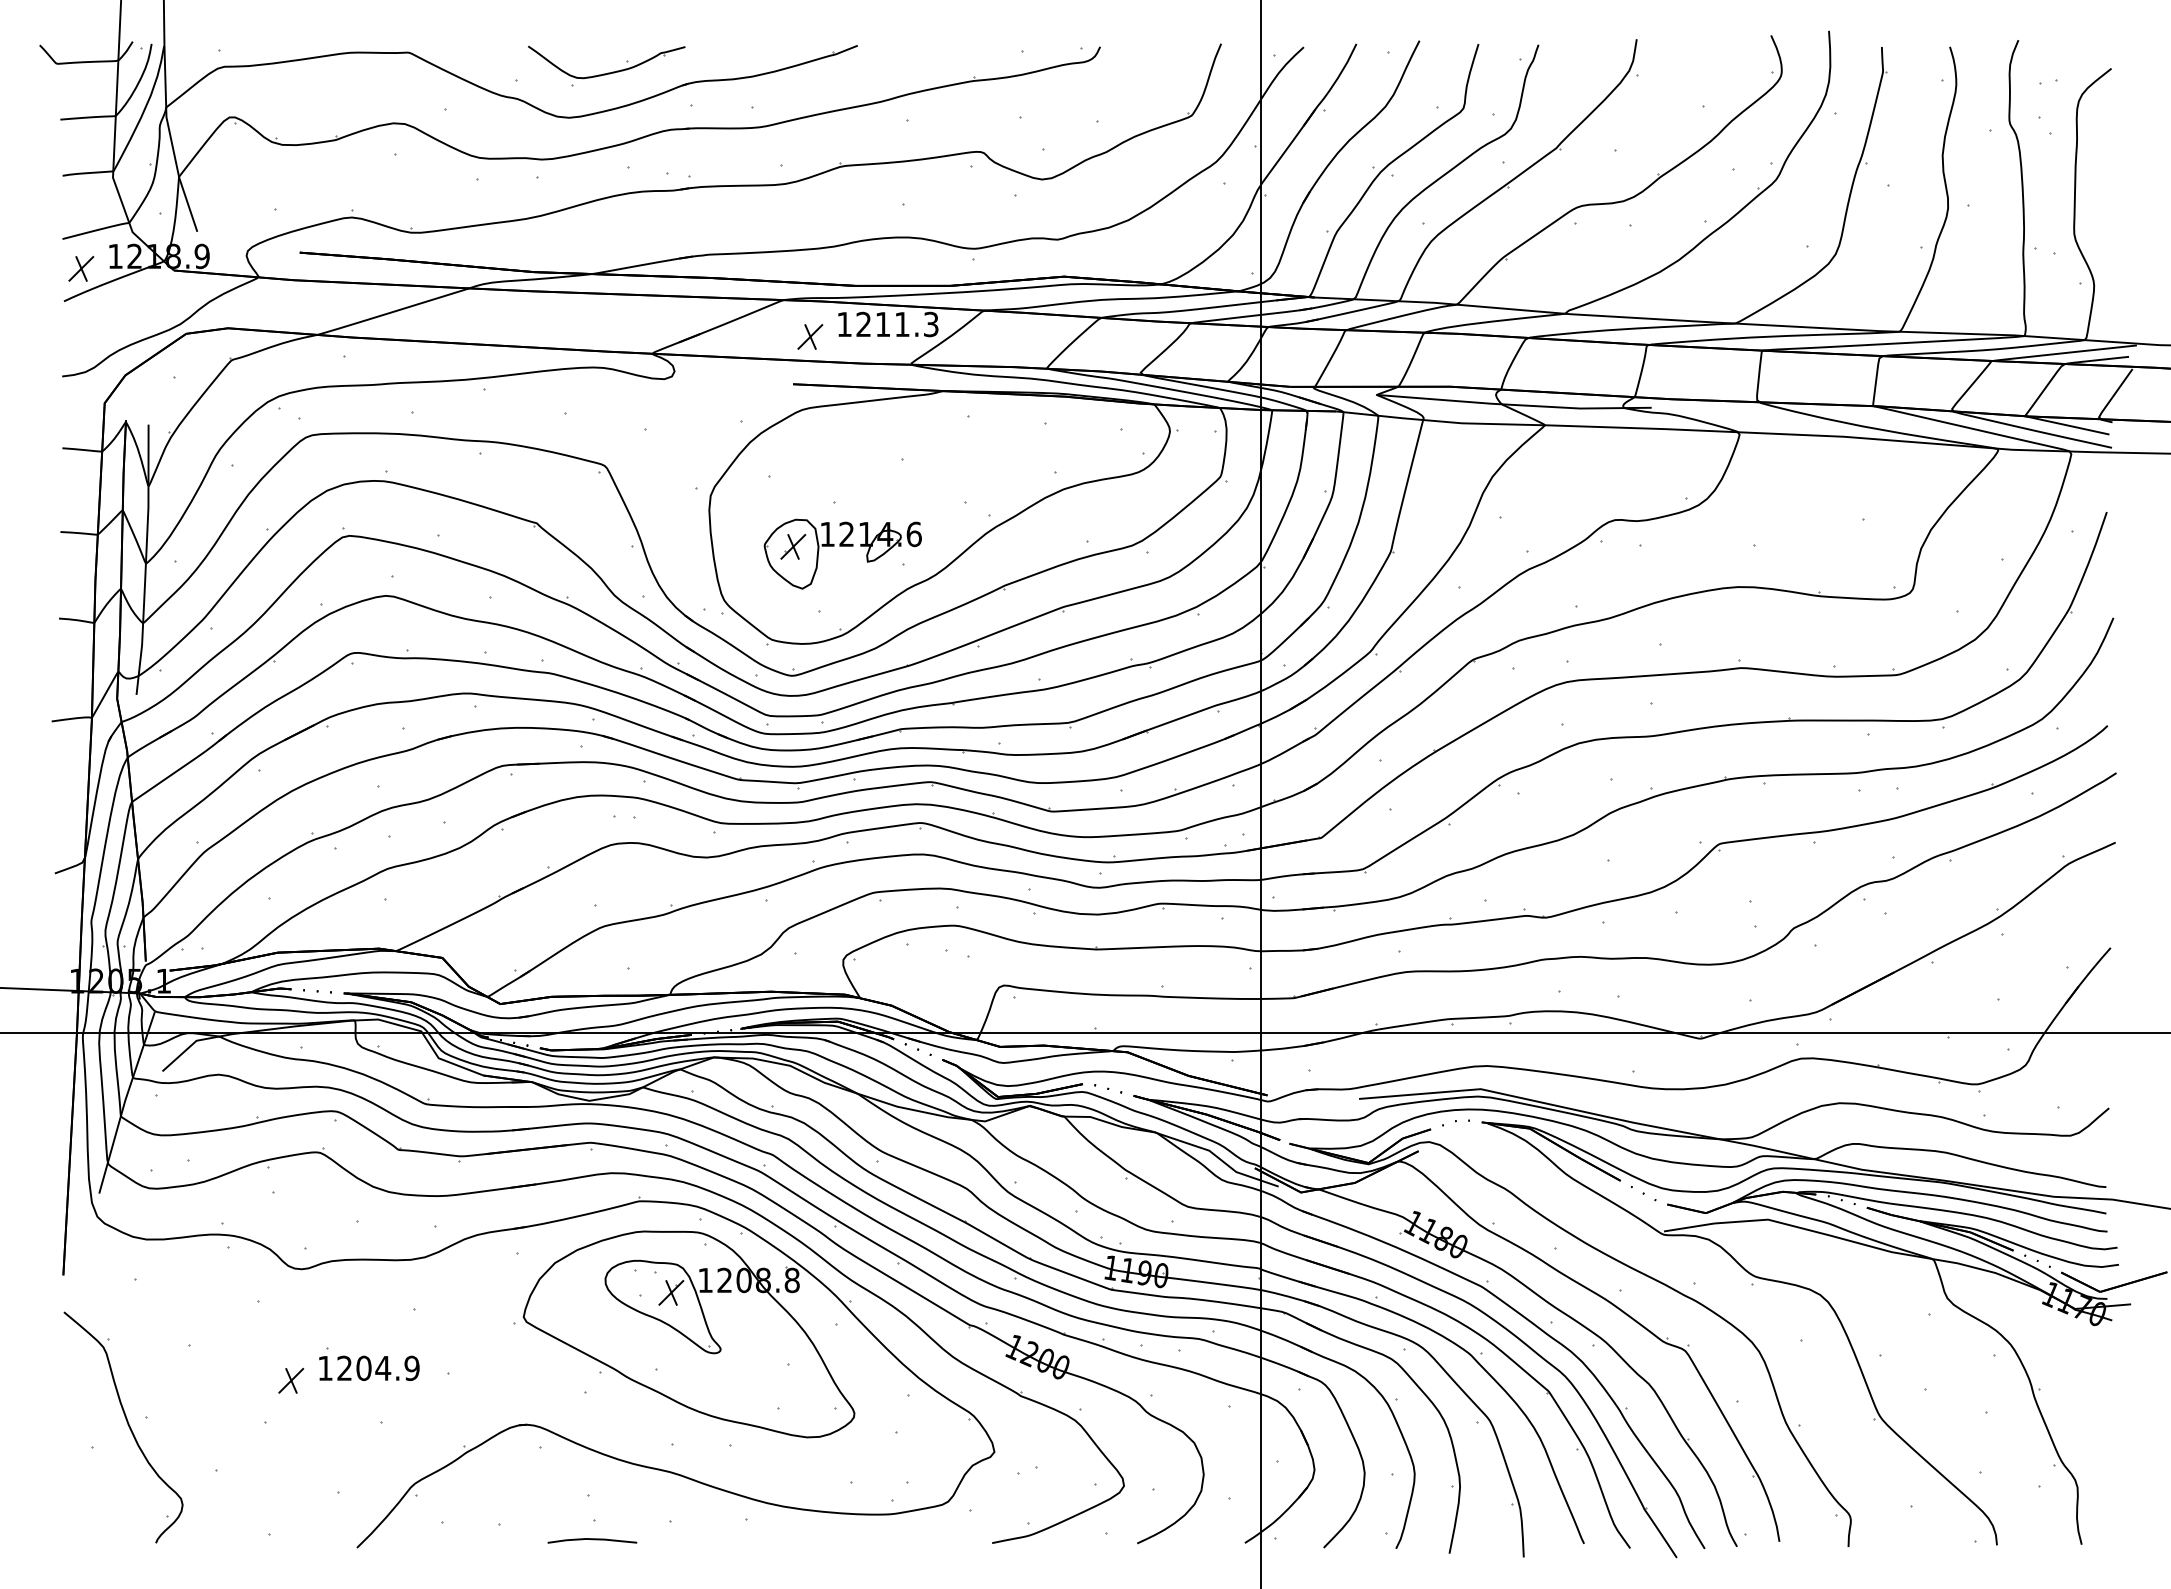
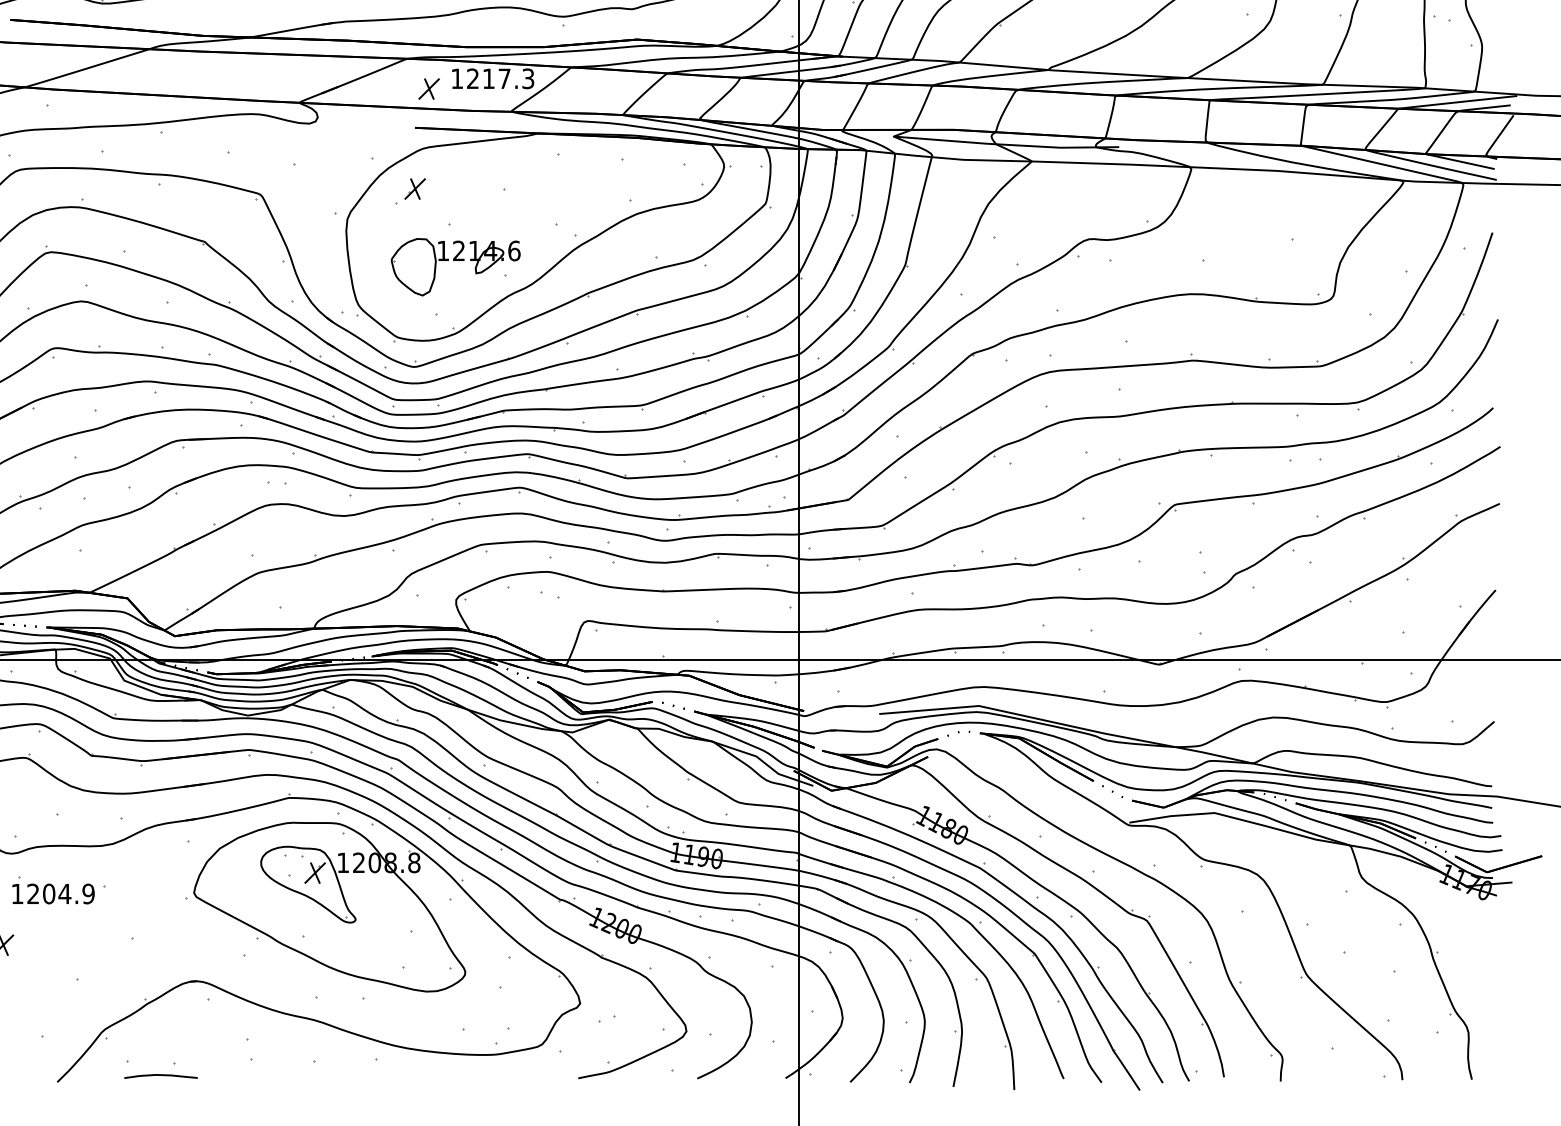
text: (902, 324) -> (504, 78), 1211.3 -> 1217.3
part: (793, 546) -> (415, 188), moved
part: (369, 1363) -> (53, 889), moved
curve: (592, 1540) -> (161, 1076), moved

